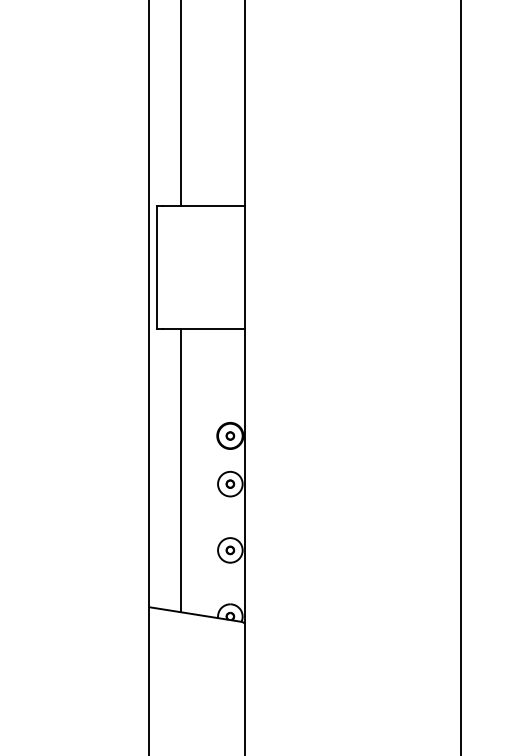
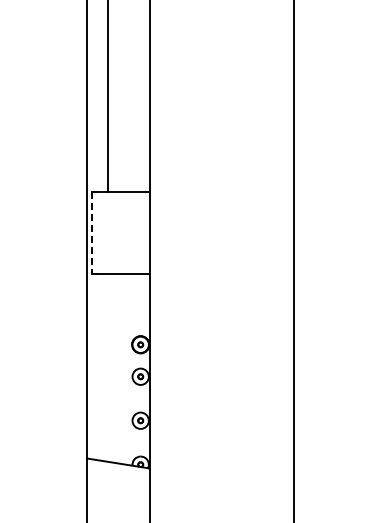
line: (156, 268) -> (91, 233), solid -> dashed
line: (181, 470) -> (108, 367), removed

